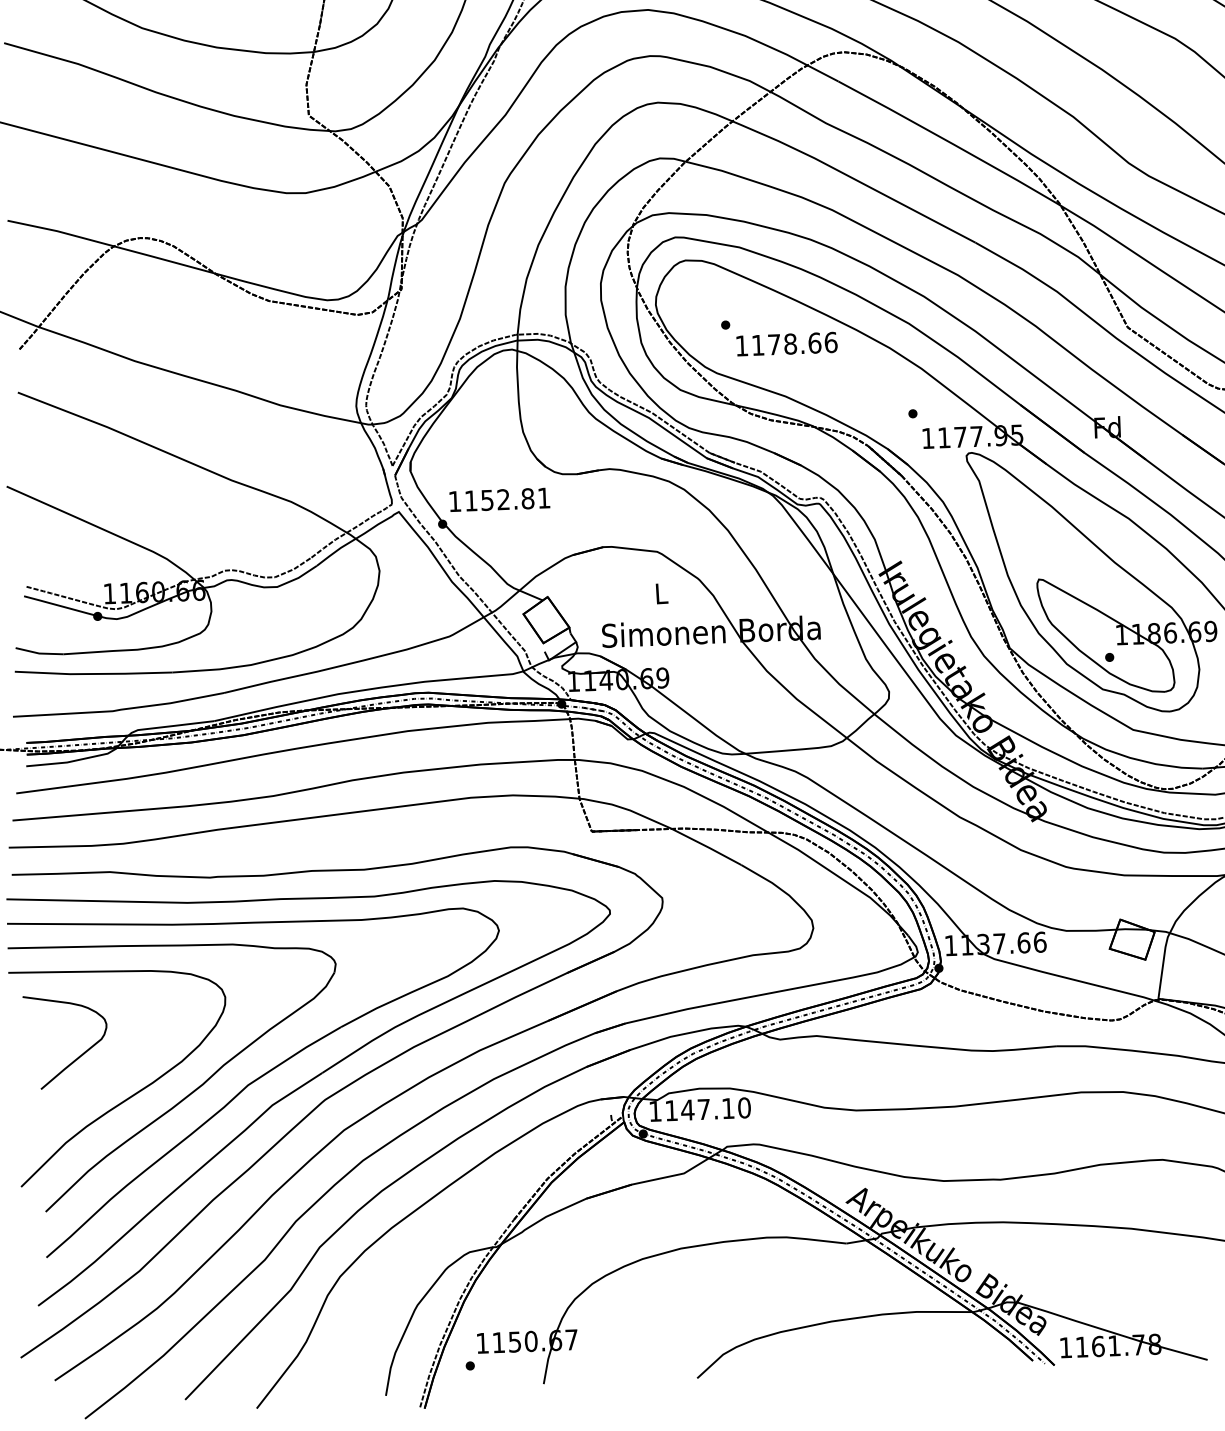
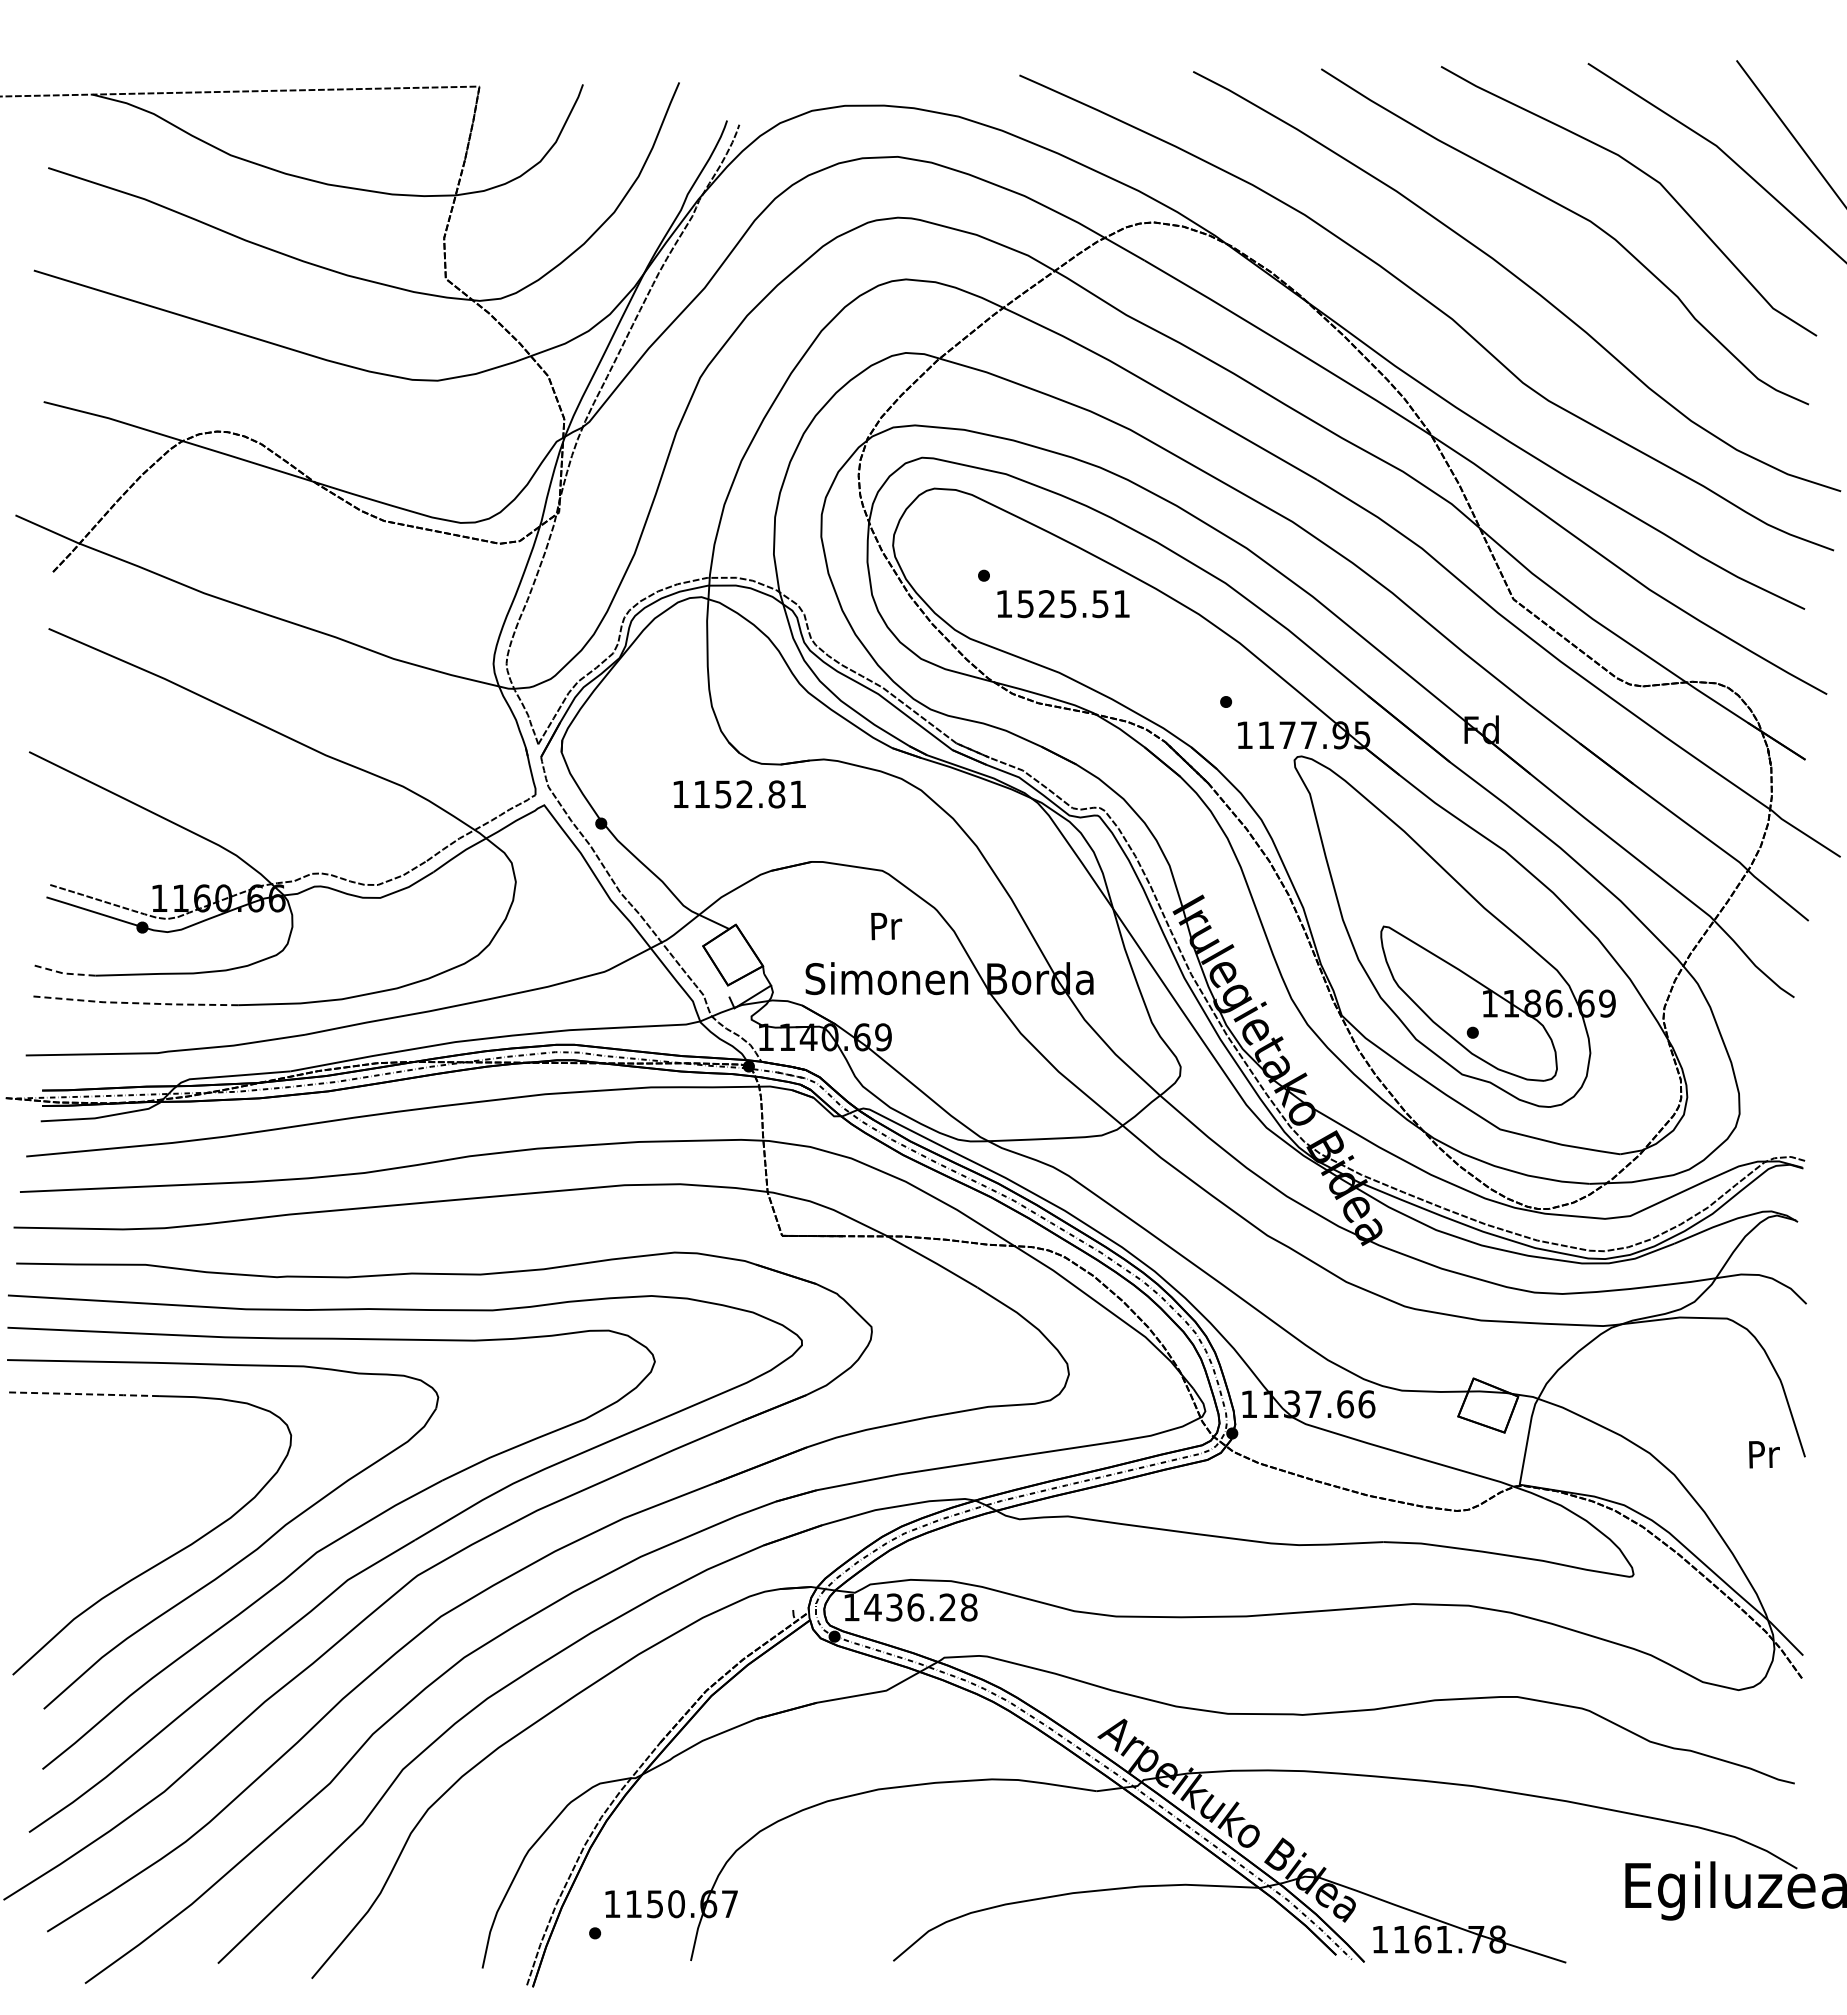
text: (794, 344) -> (1073, 604), 1178.66 -> 1525.51
text: (499, 499) -> (739, 794), moved
text: (661, 593) -> (886, 926), L -> Pr
line: (39, 653) -> (63, 973), solid -> dashed
line: (93, 674) -> (133, 1003), solid -> dashed
line: (65, 972) -> (82, 1394), solid -> dashed
curve: (77, 1057) -> (93, 1507), removed
text: (707, 1109) -> (920, 1607), 1147.10 -> 1436.28

